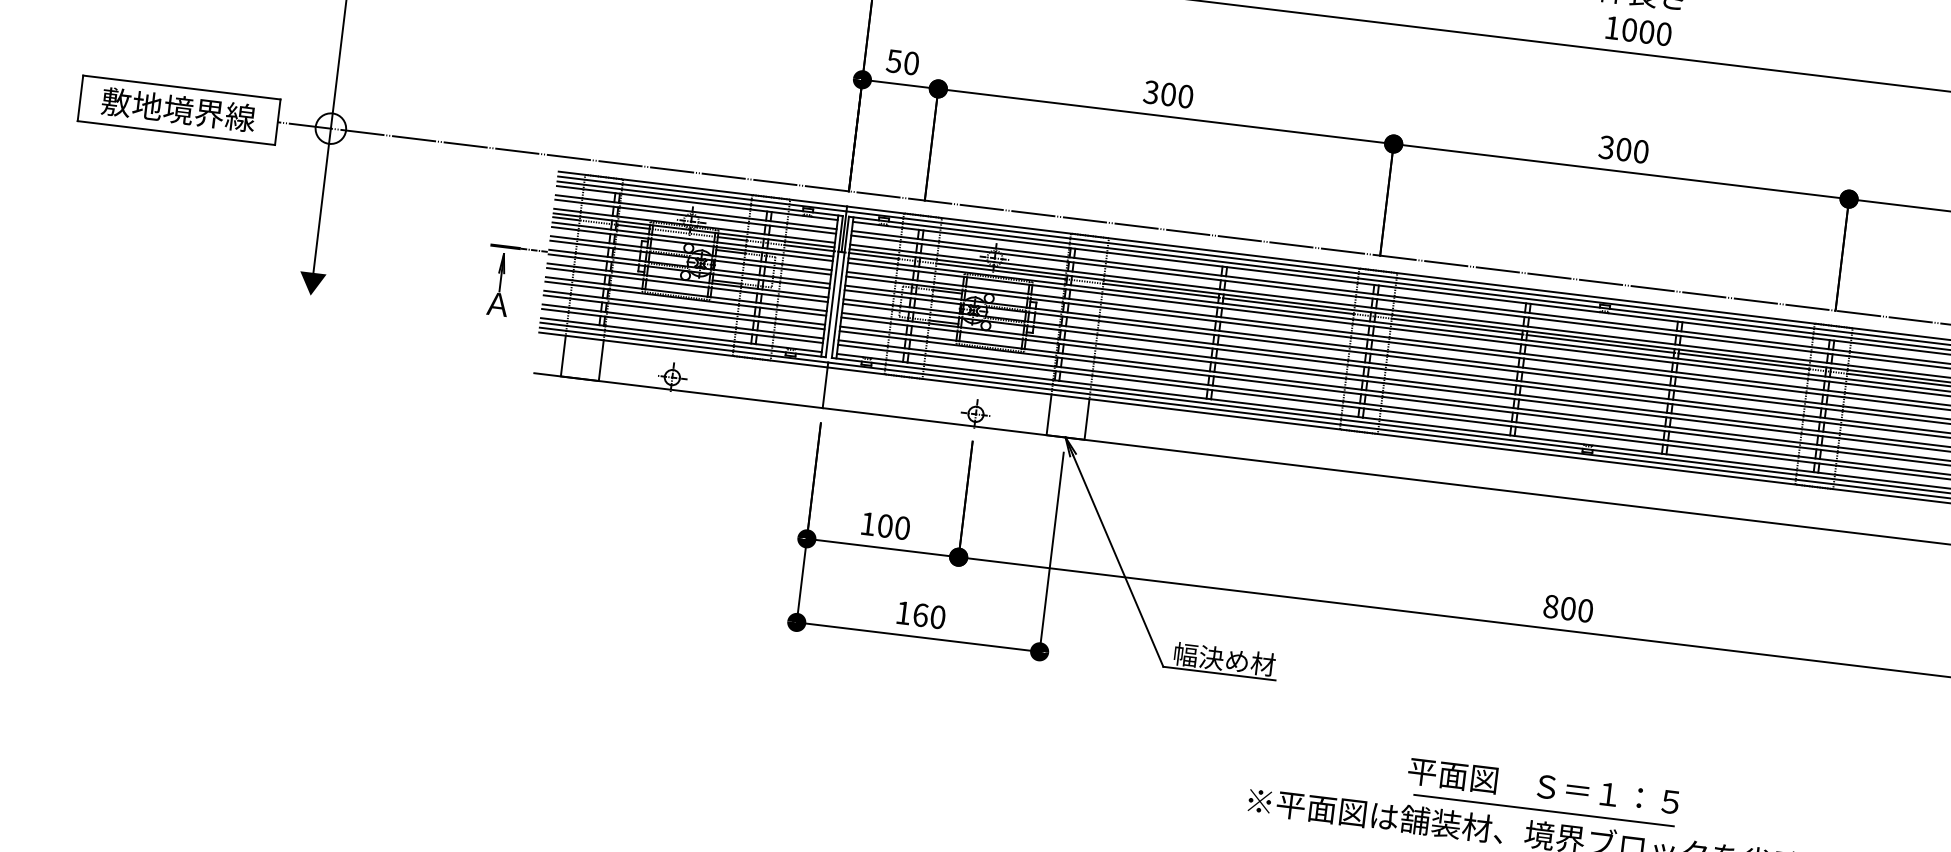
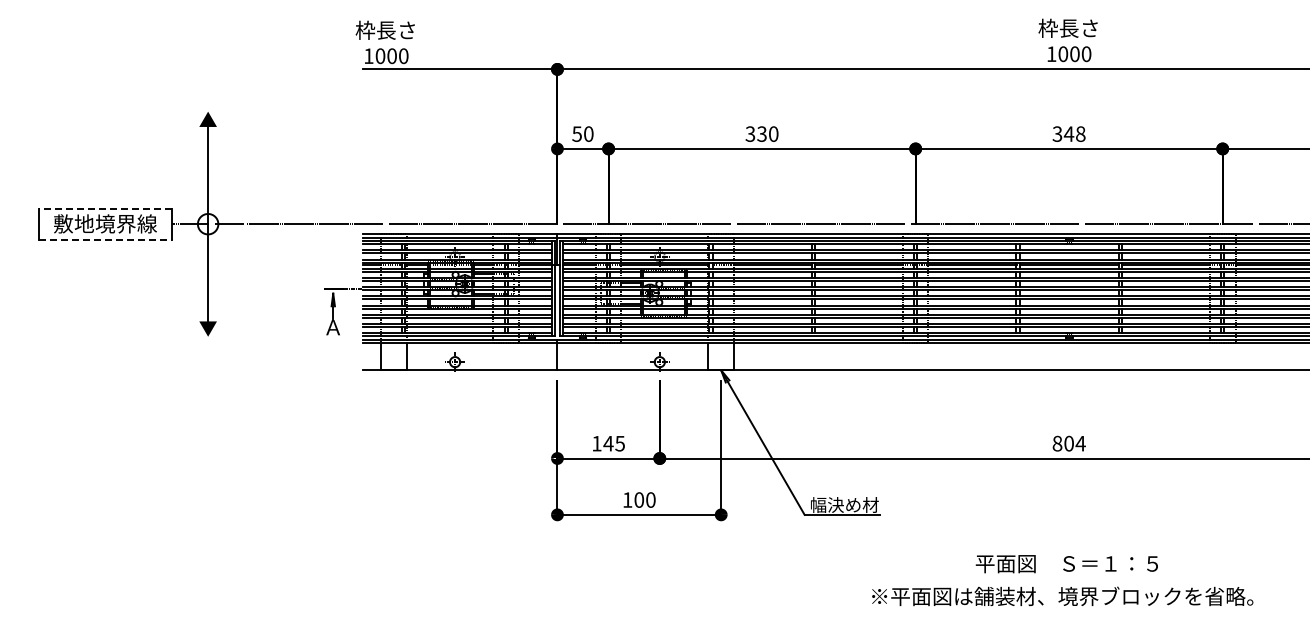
line: (181, 86) -> (105, 208), solid -> dashed
text: (1167, 93) -> (761, 133), 300 -> 330
line: (175, 132) -> (105, 239), solid -> dashed
text: (1632, 149) -> (1074, 133), 300 -> 348
text: (892, 526) -> (613, 443), 100 -> 145
text: (1585, 610) -> (1080, 443), 800 -> 804
text: (921, 614) -> (639, 499), 160 -> 100
line: (1543, 810) -> (1068, 579), removed

